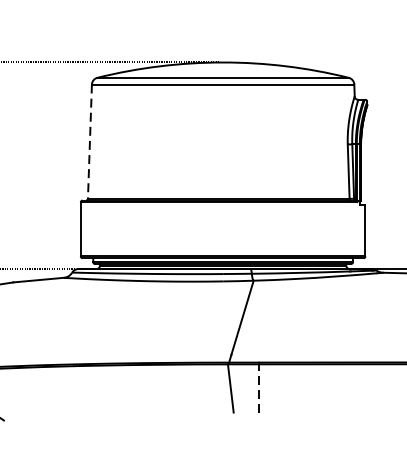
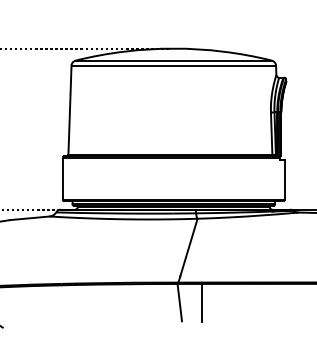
line: (89, 141) -> (69, 110), dashed -> solid
line: (258, 388) -> (201, 302), dashed -> solid

